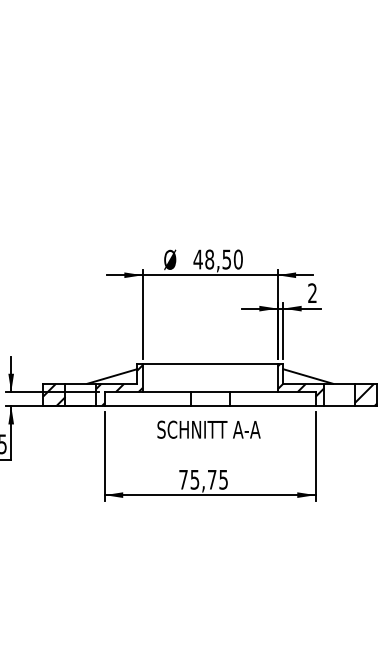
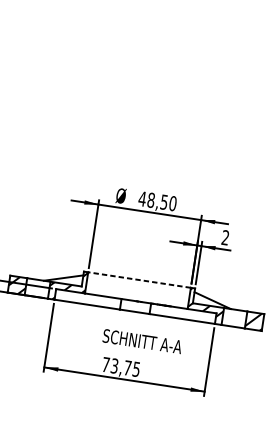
line: (209, 364) -> (138, 280), solid -> dashed
text: (208, 429) -> (142, 341), moved
text: (195, 479) -> (115, 365), 75,75 -> 73,75

